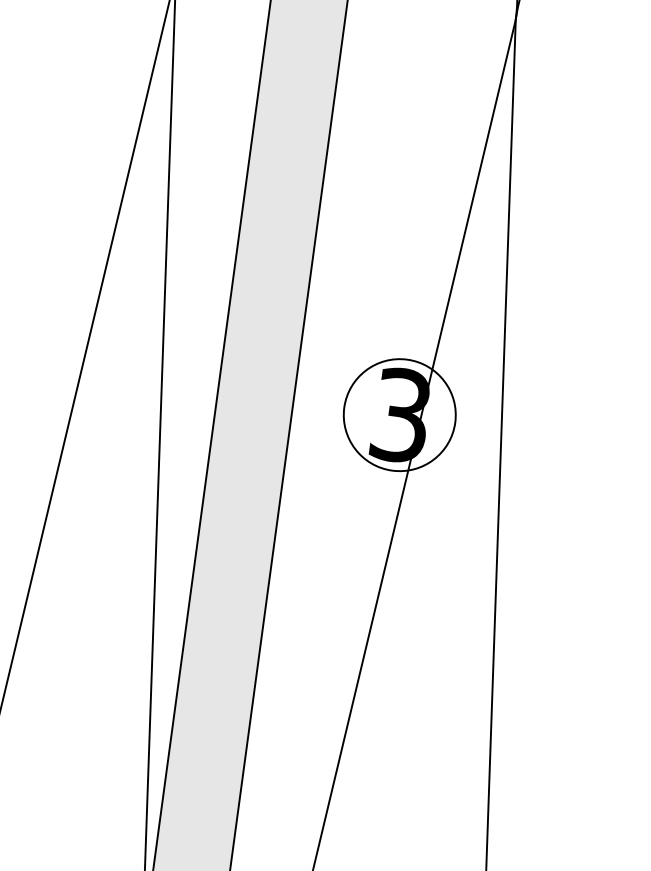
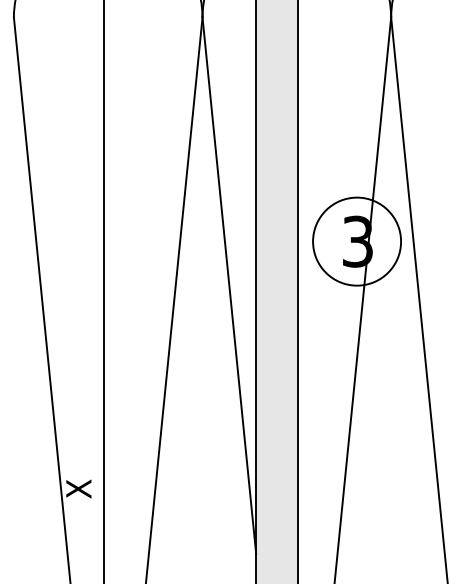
circle: (400, 415) -> (357, 241), size x1.43

